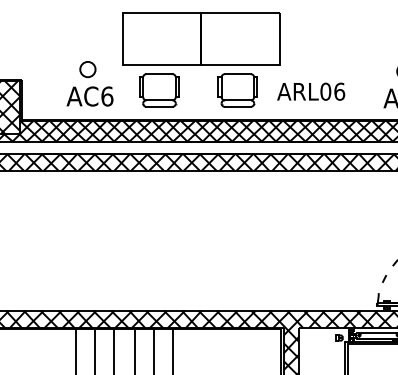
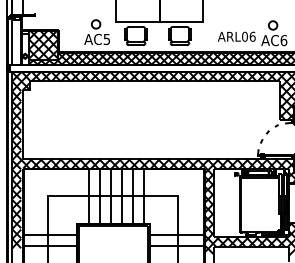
text: (310, 91) -> (236, 36), moved
text: (106, 94) -> (106, 38), AC6 -> AC5

